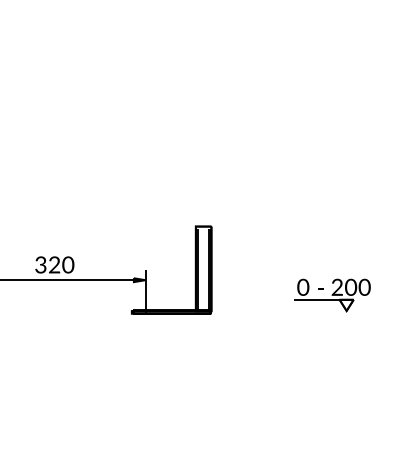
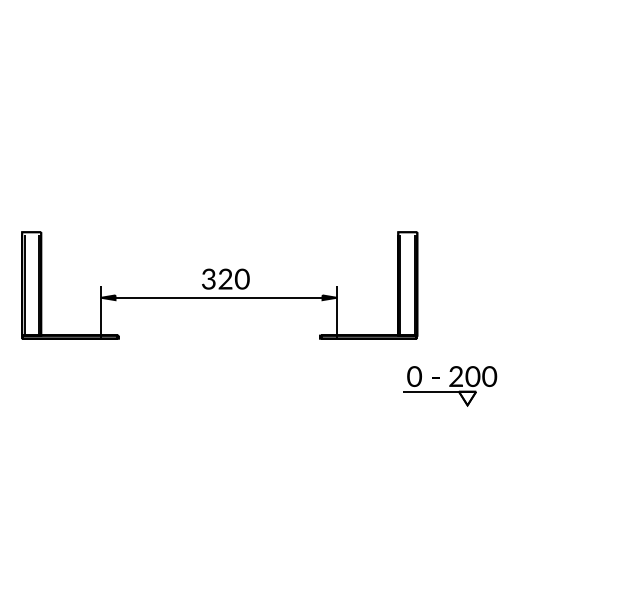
part: (332, 295) -> (450, 386), moved

